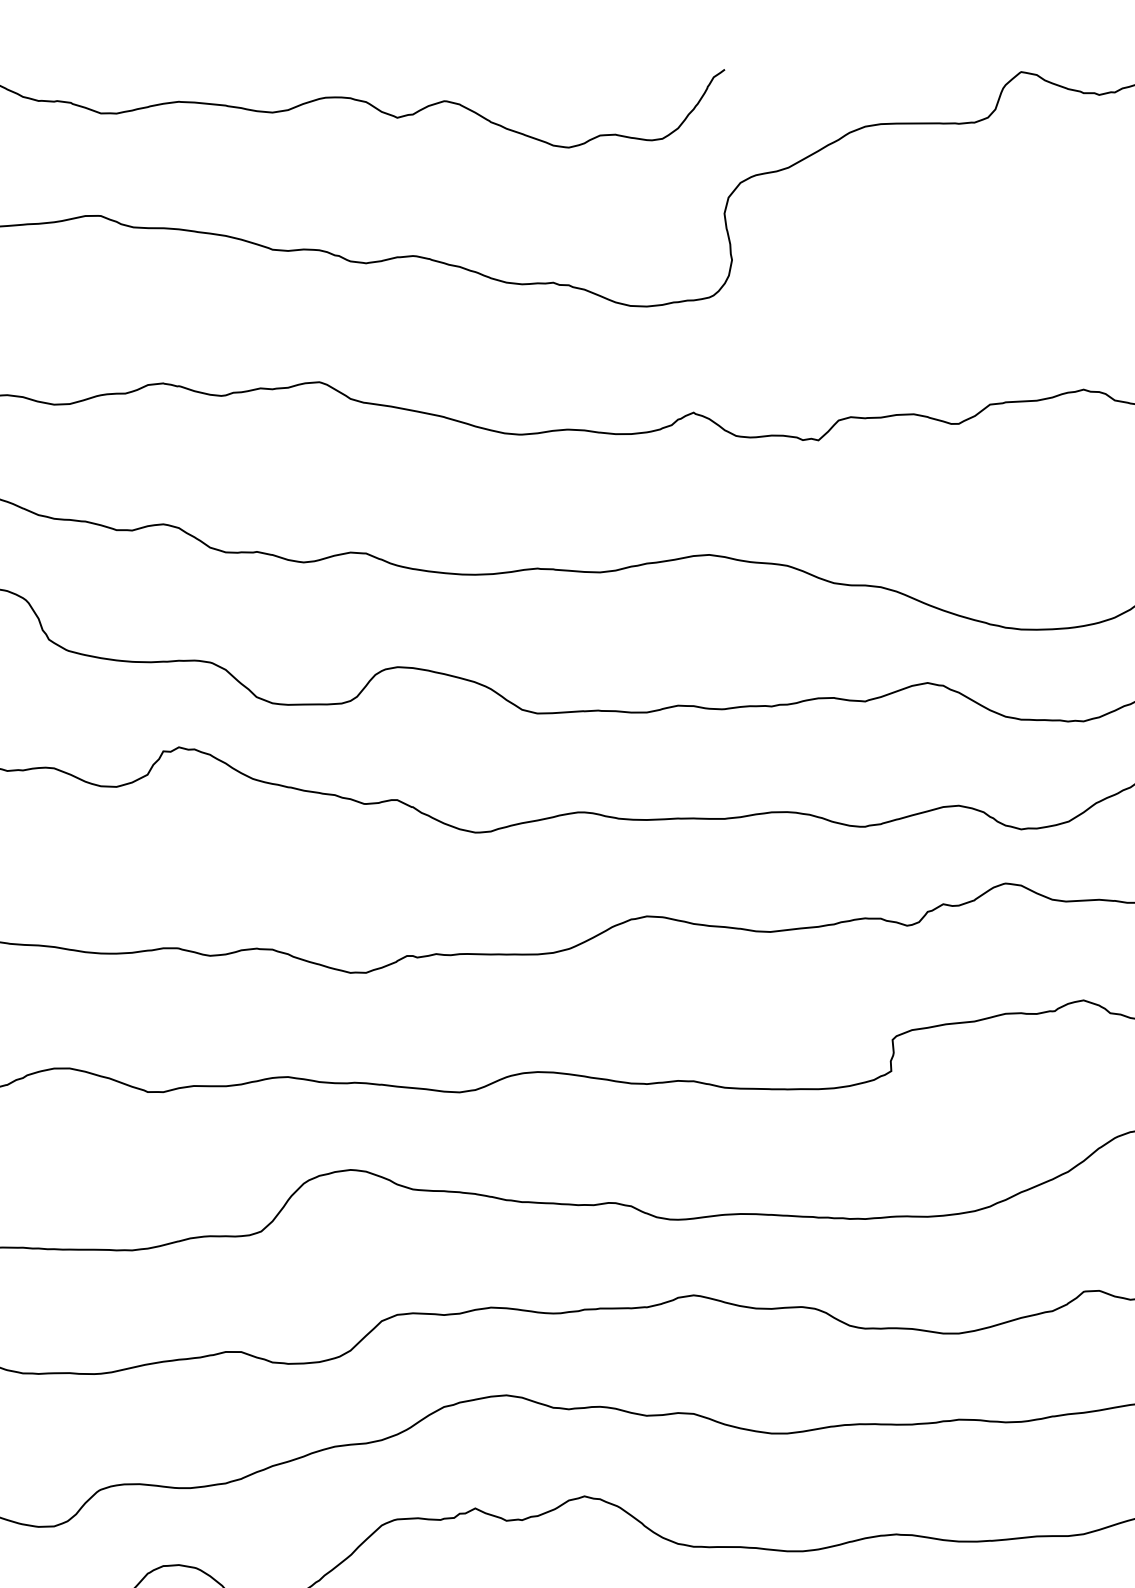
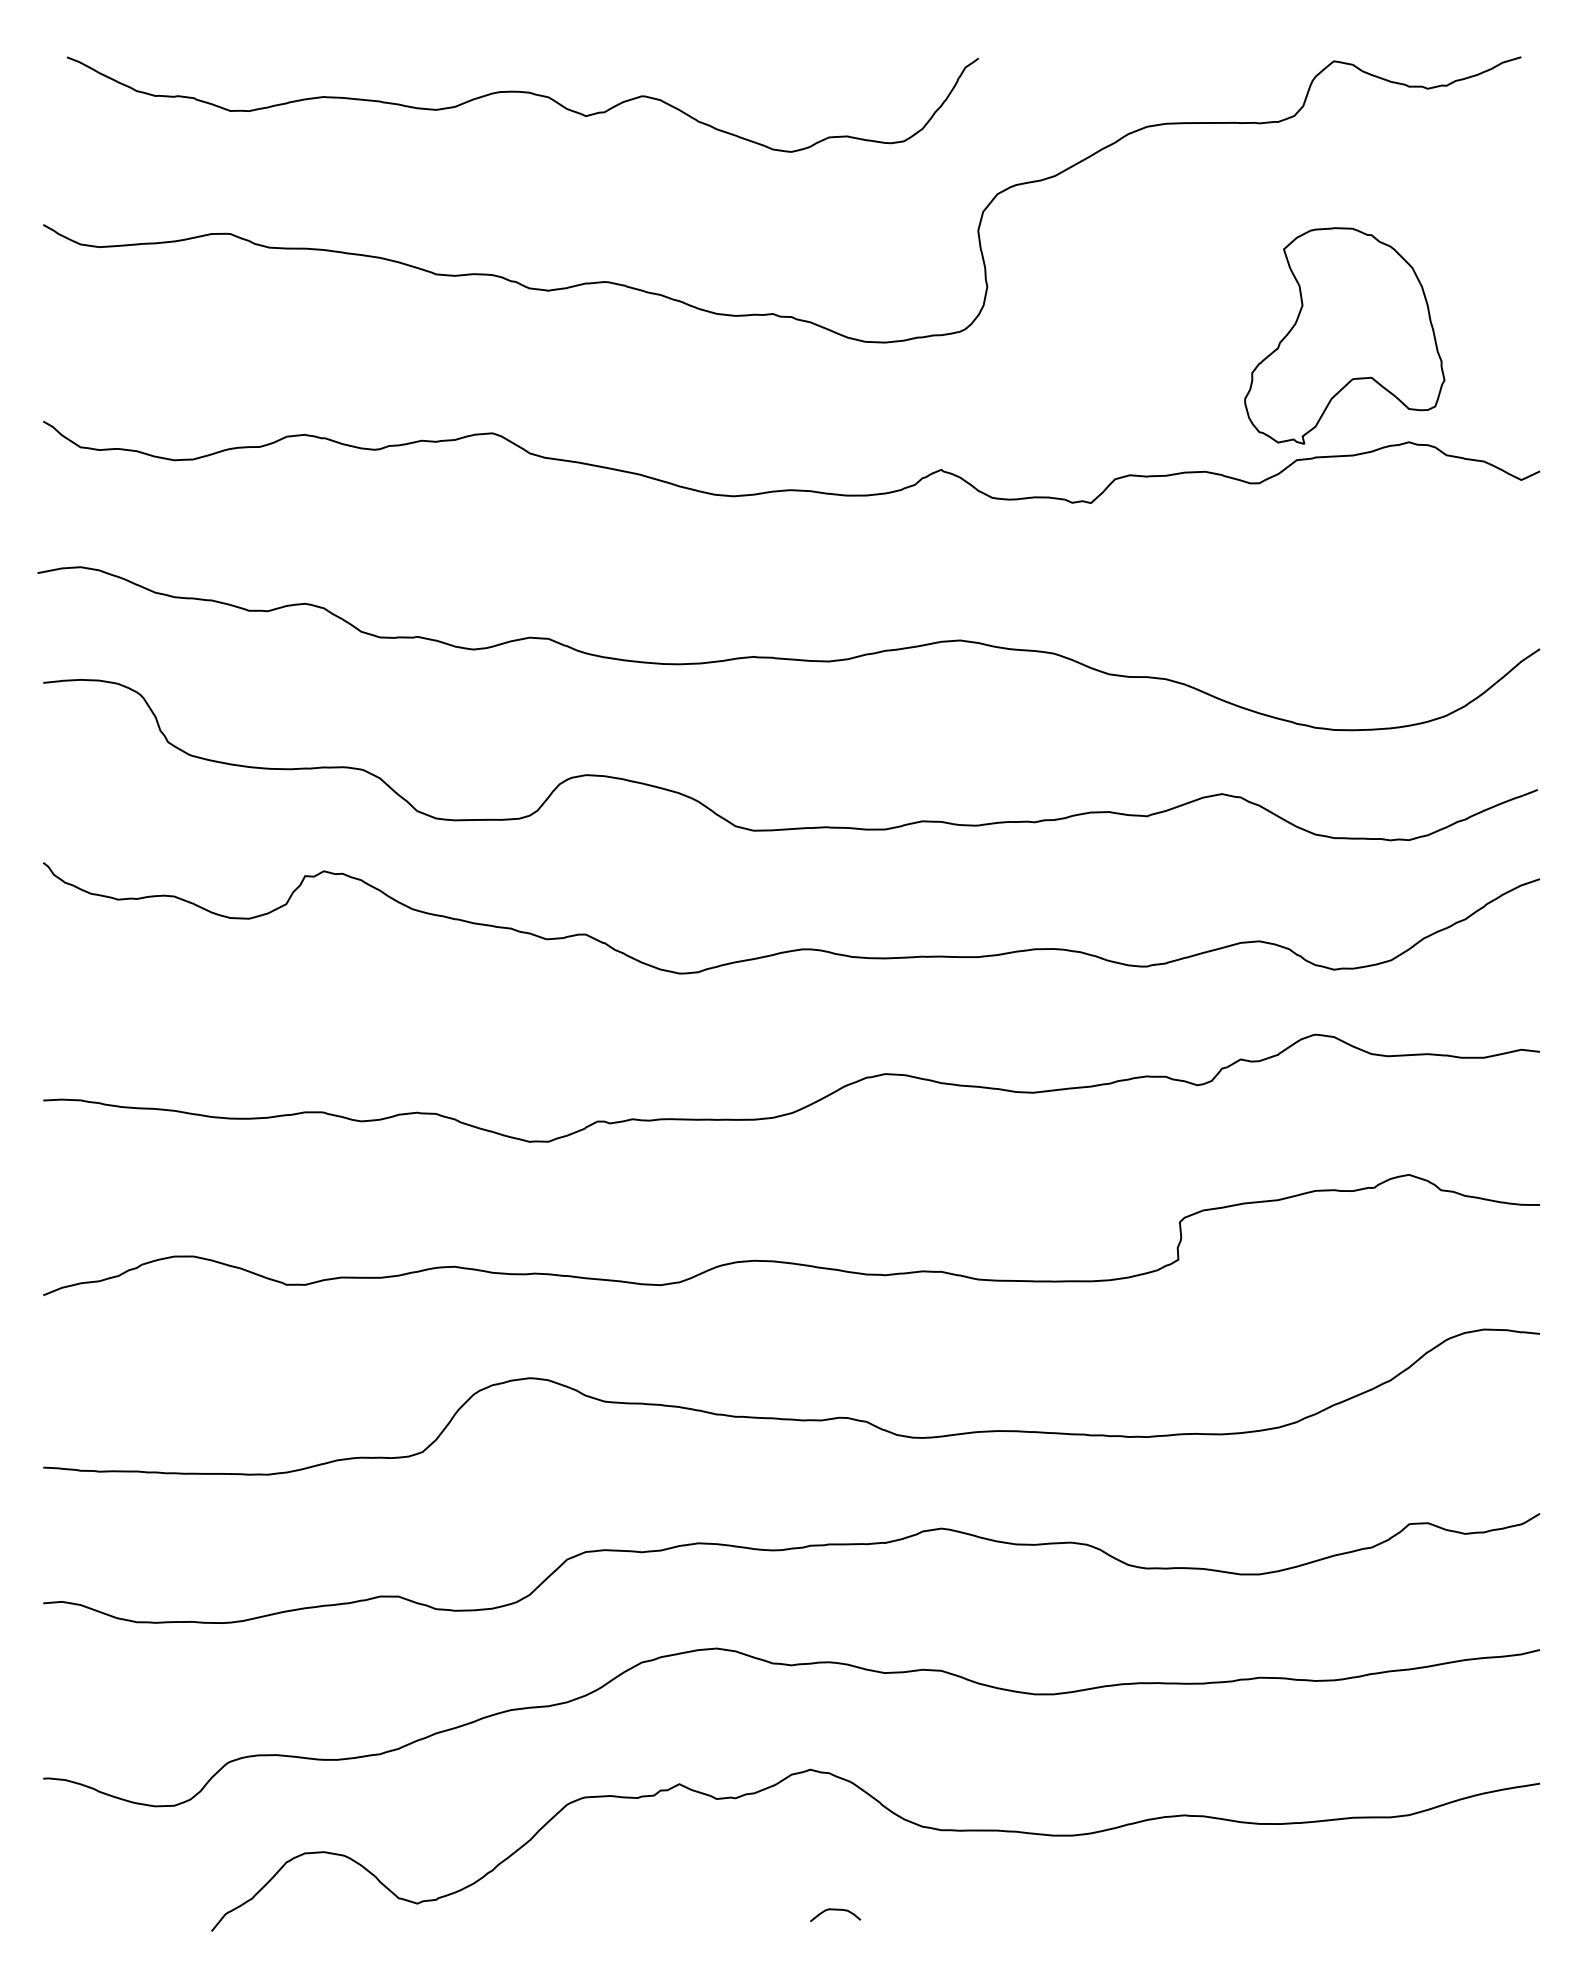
part: (1029, 300) -> (1344, 335), added

